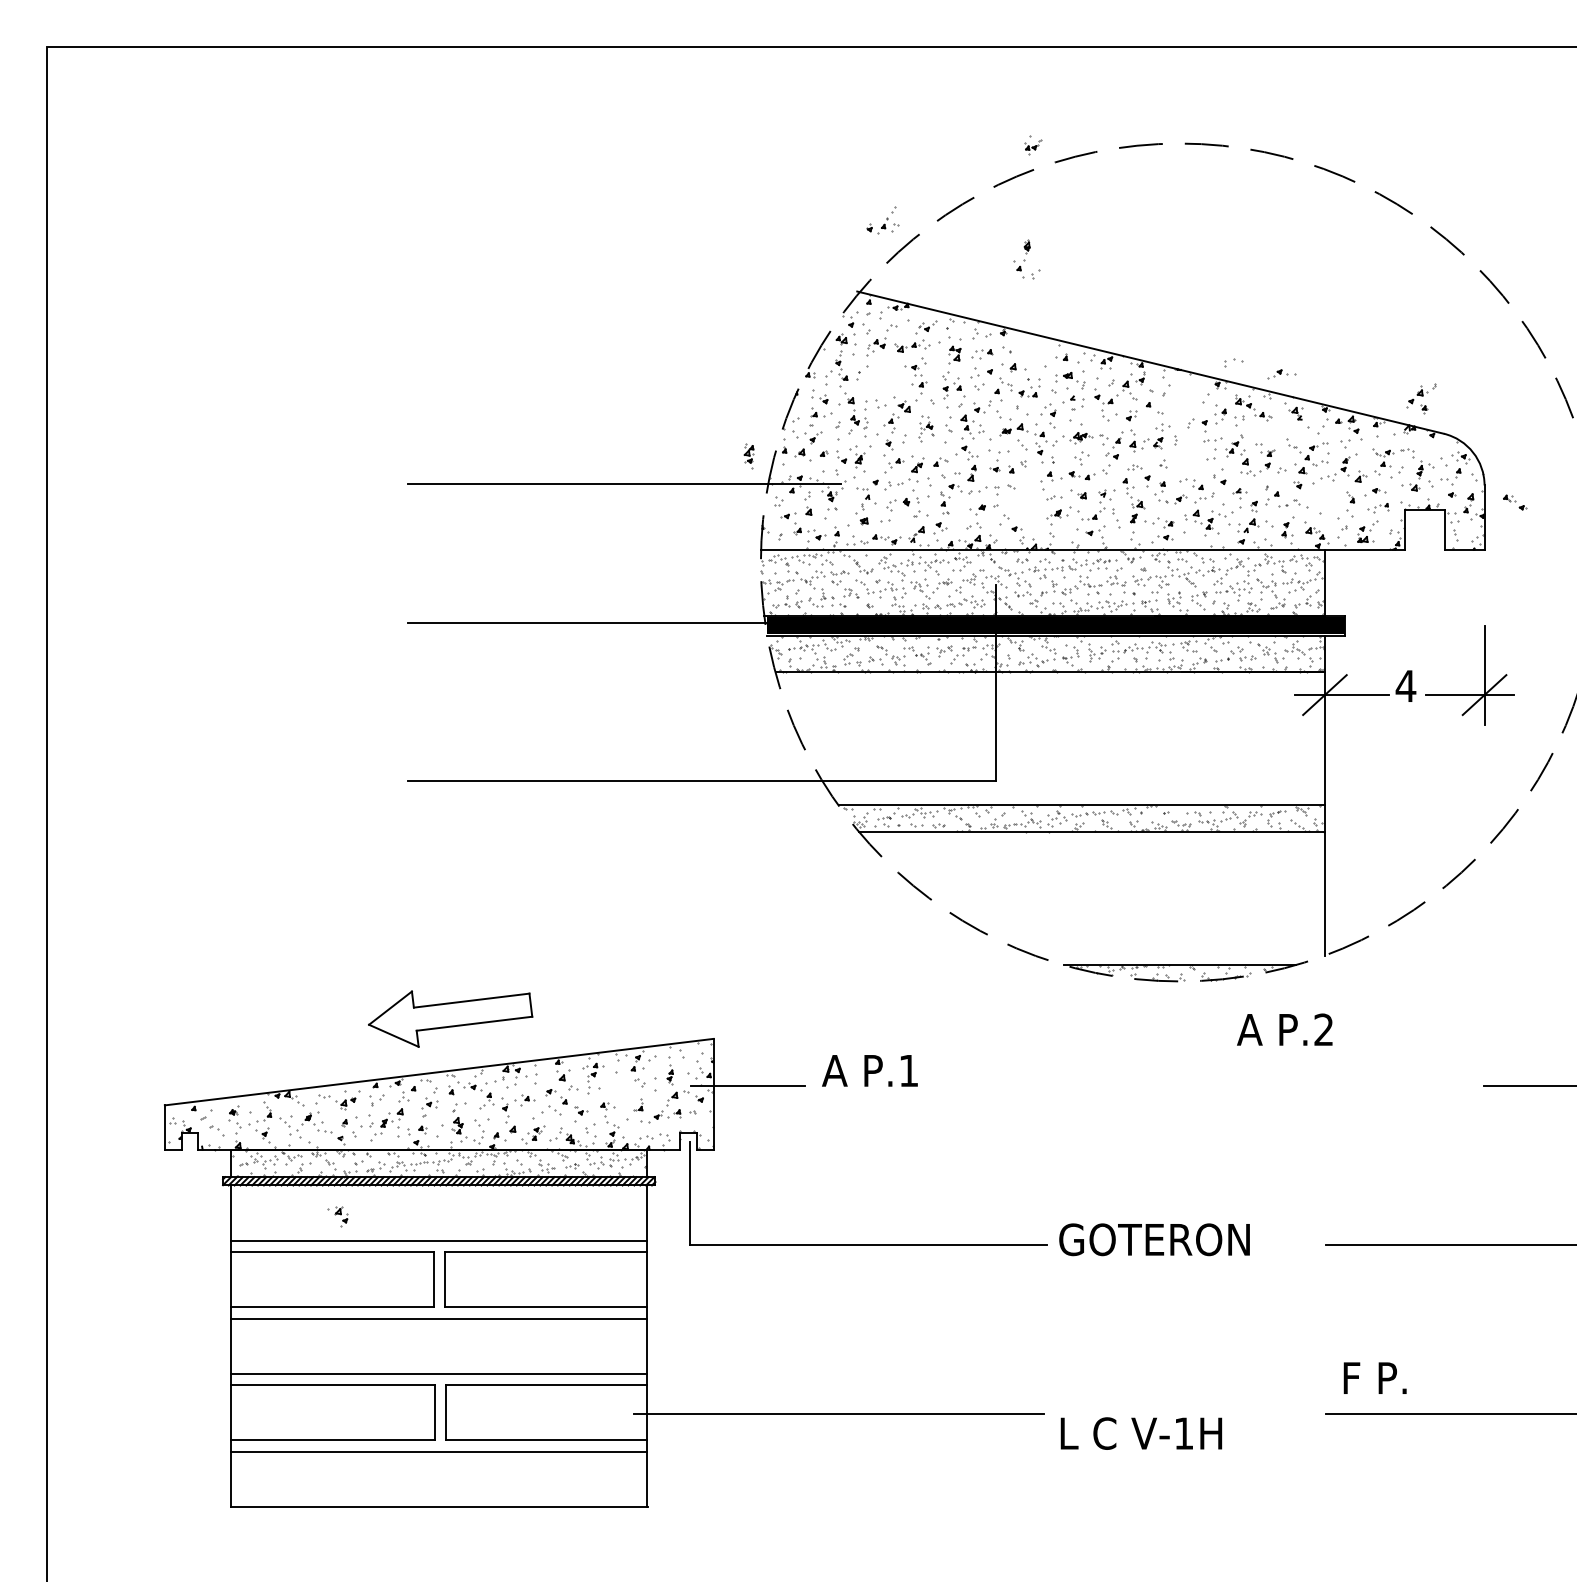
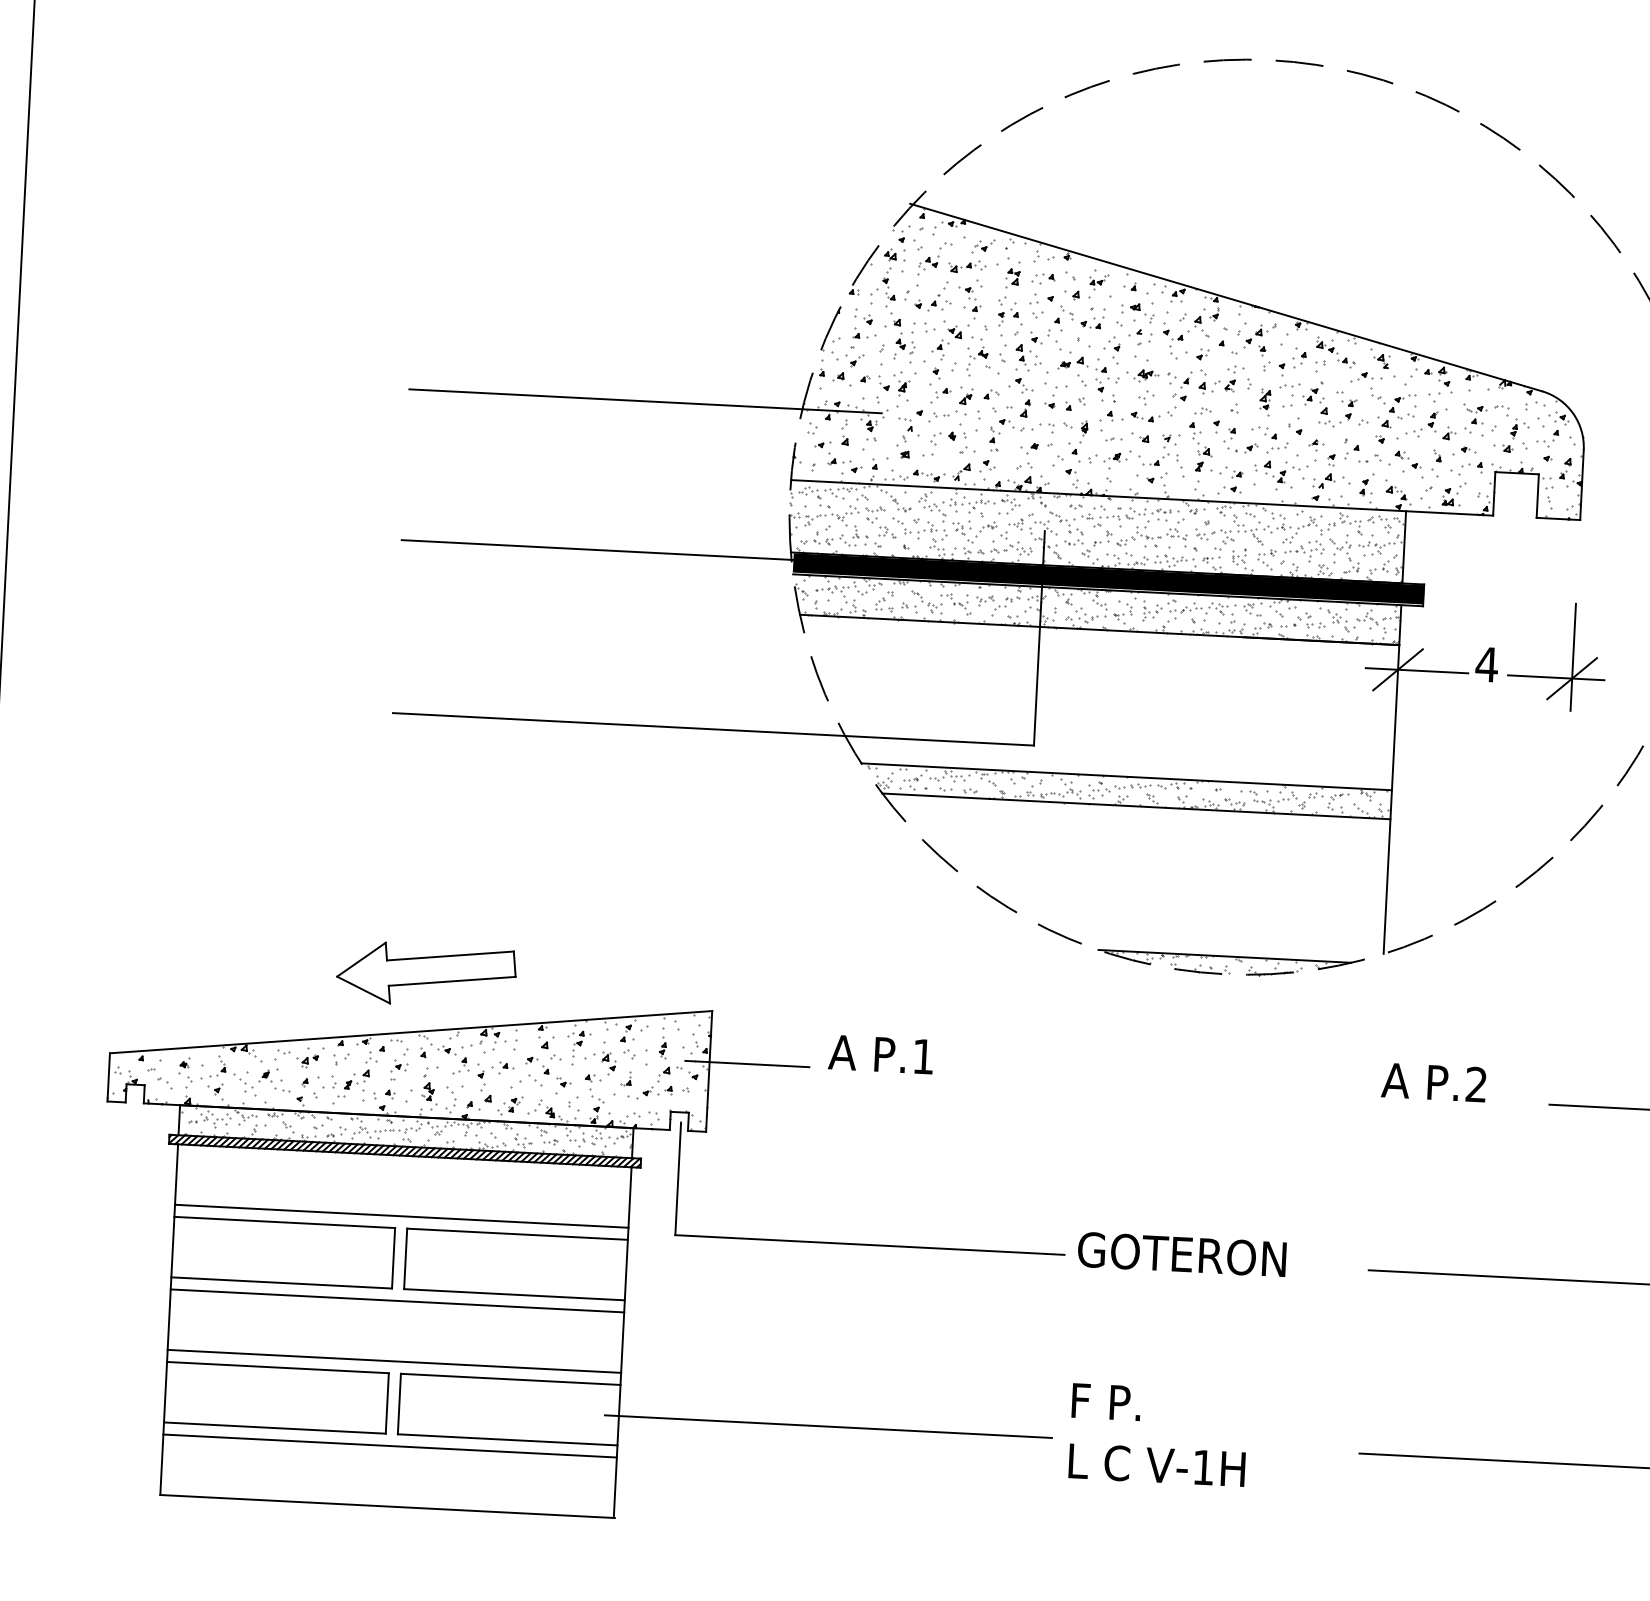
part: (1033, 145) -> (1099, 280), moved
part: (882, 220) -> (933, 296), moved
part: (1026, 259) -> (1083, 442), moved
part: (1233, 362) -> (1535, 406), moved
part: (1281, 374) -> (1366, 377), moved
part: (1421, 398) -> (1260, 338), moved
part: (926, 428) -> (978, 357), size x1.43
part: (748, 456) -> (1264, 402), moved
part: (1515, 502) -> (1408, 459), moved
part: (1378, 507) -> (1466, 468), size x1.43
text: (1284, 1029) -> (1433, 1082), moved
part: (337, 1216) -> (604, 1063), moved
text: (1374, 1377) -> (1105, 1401), moved

